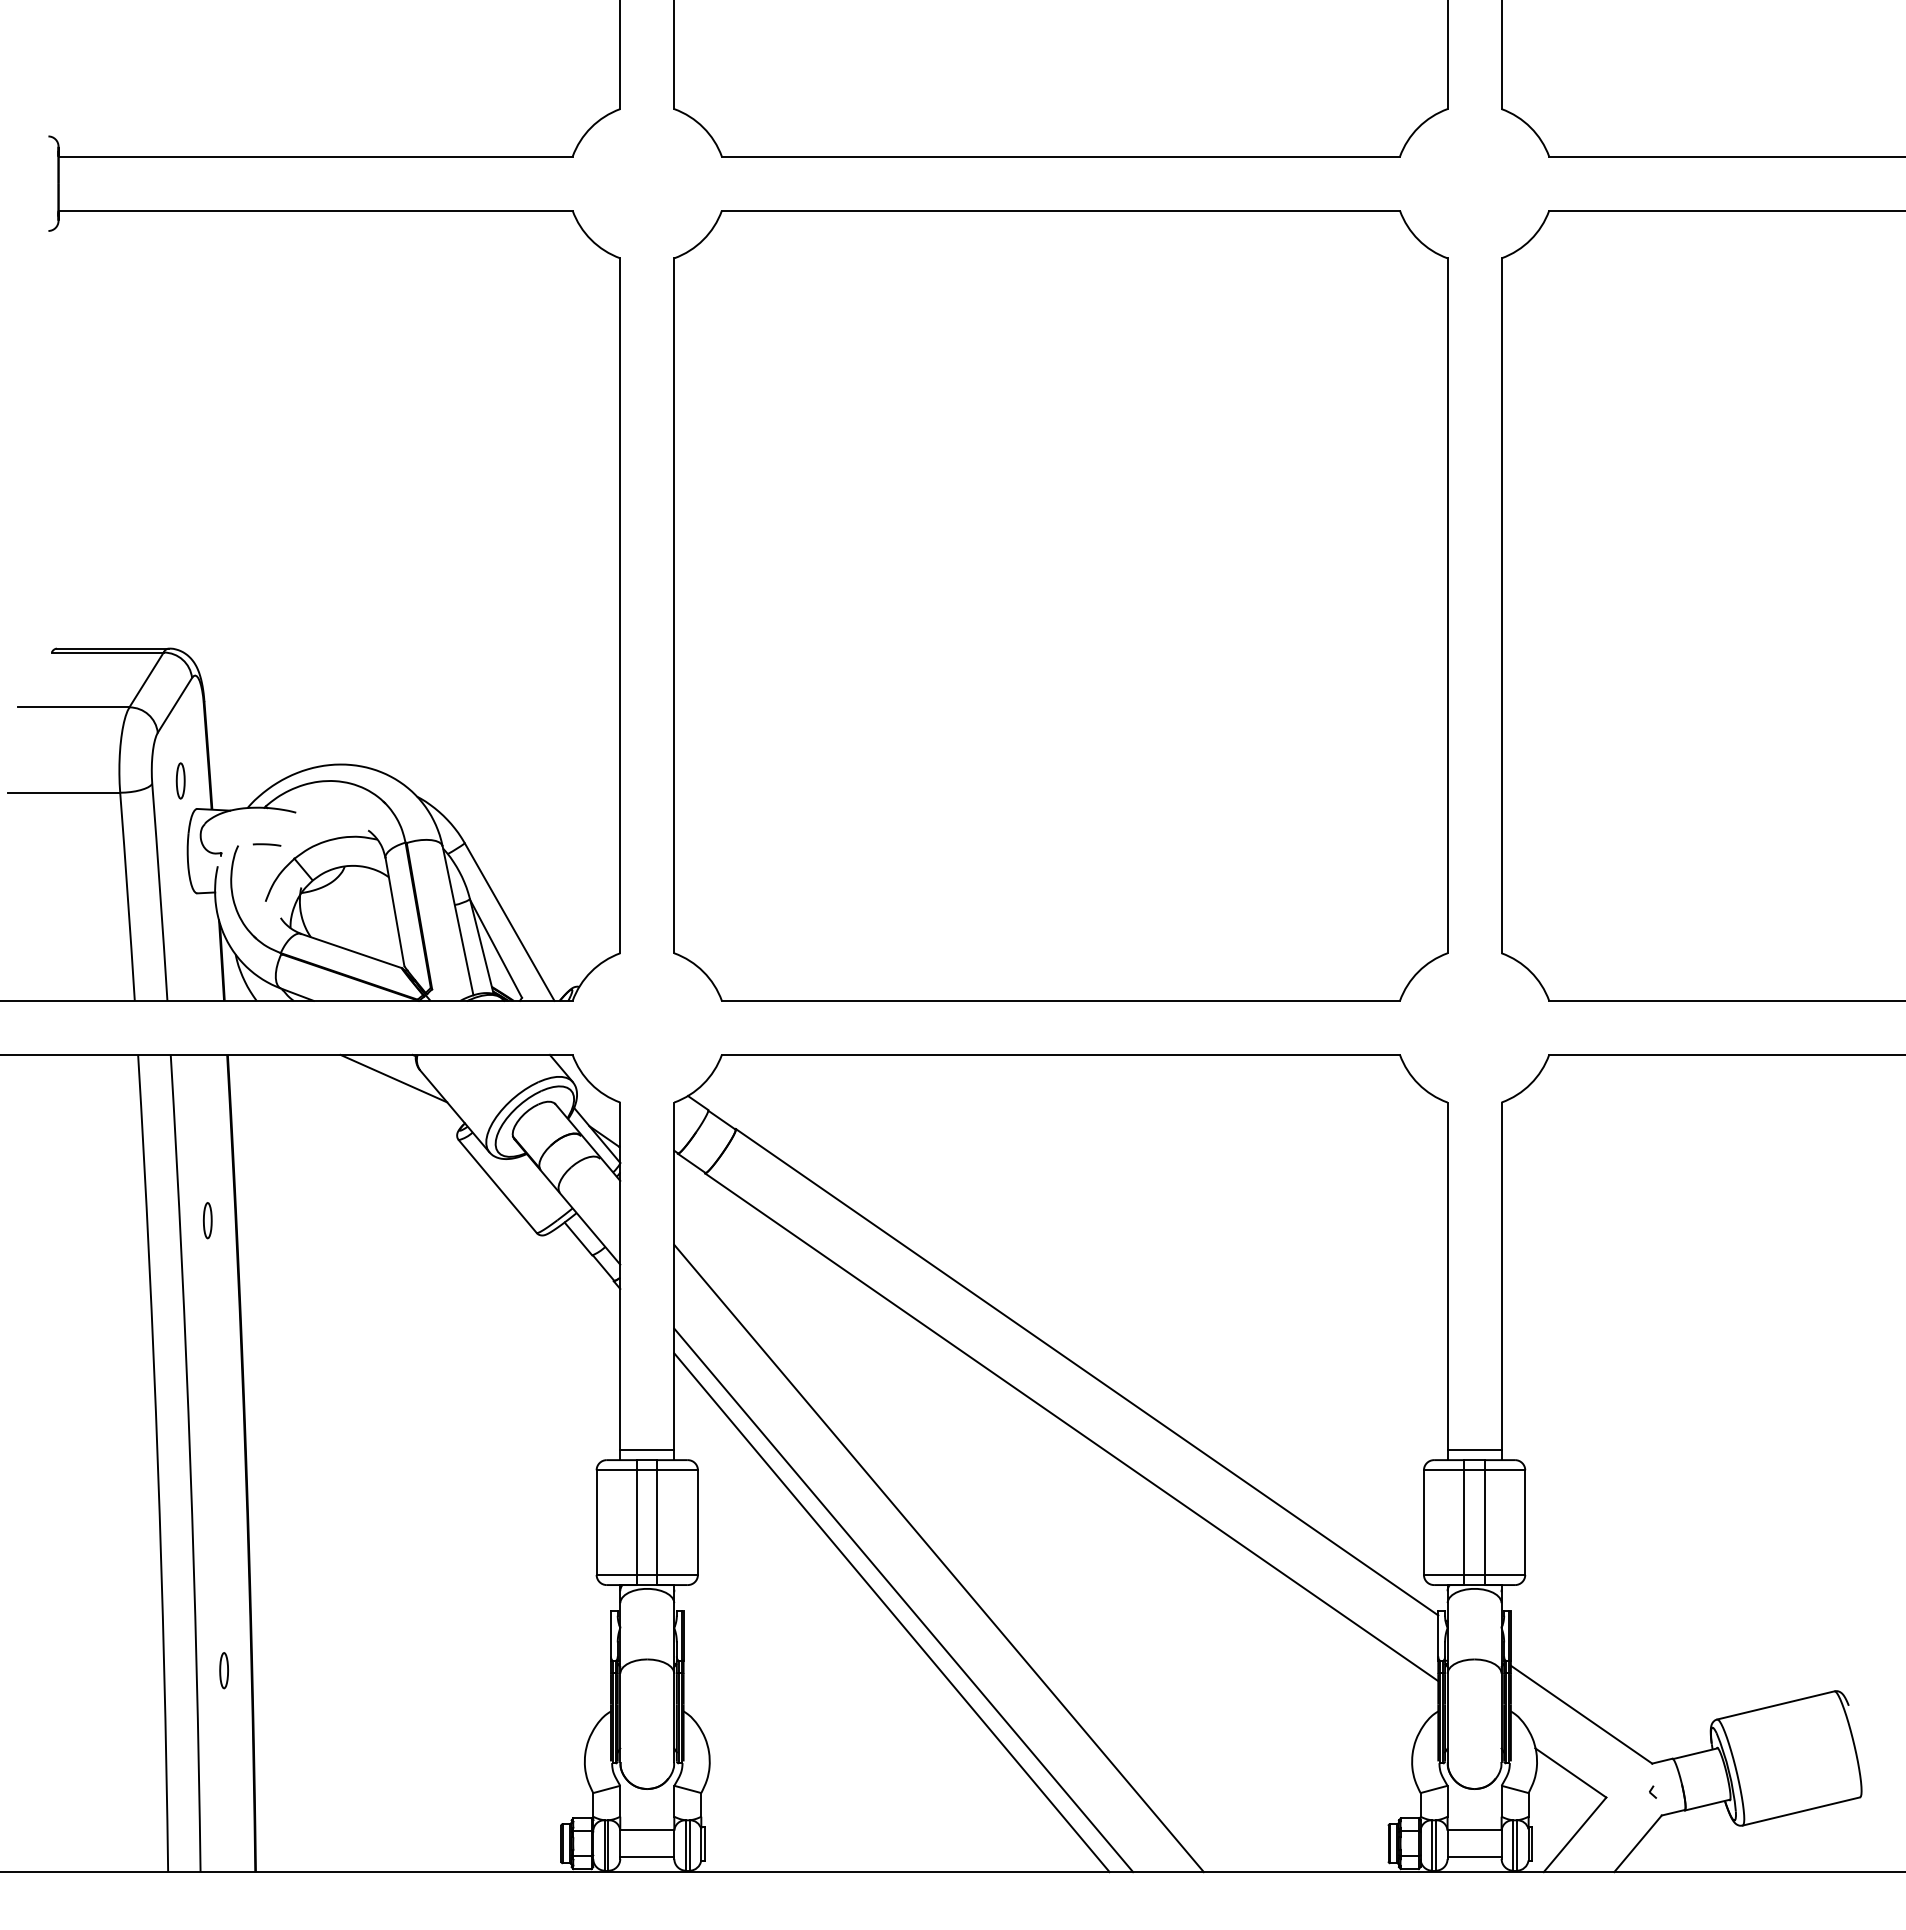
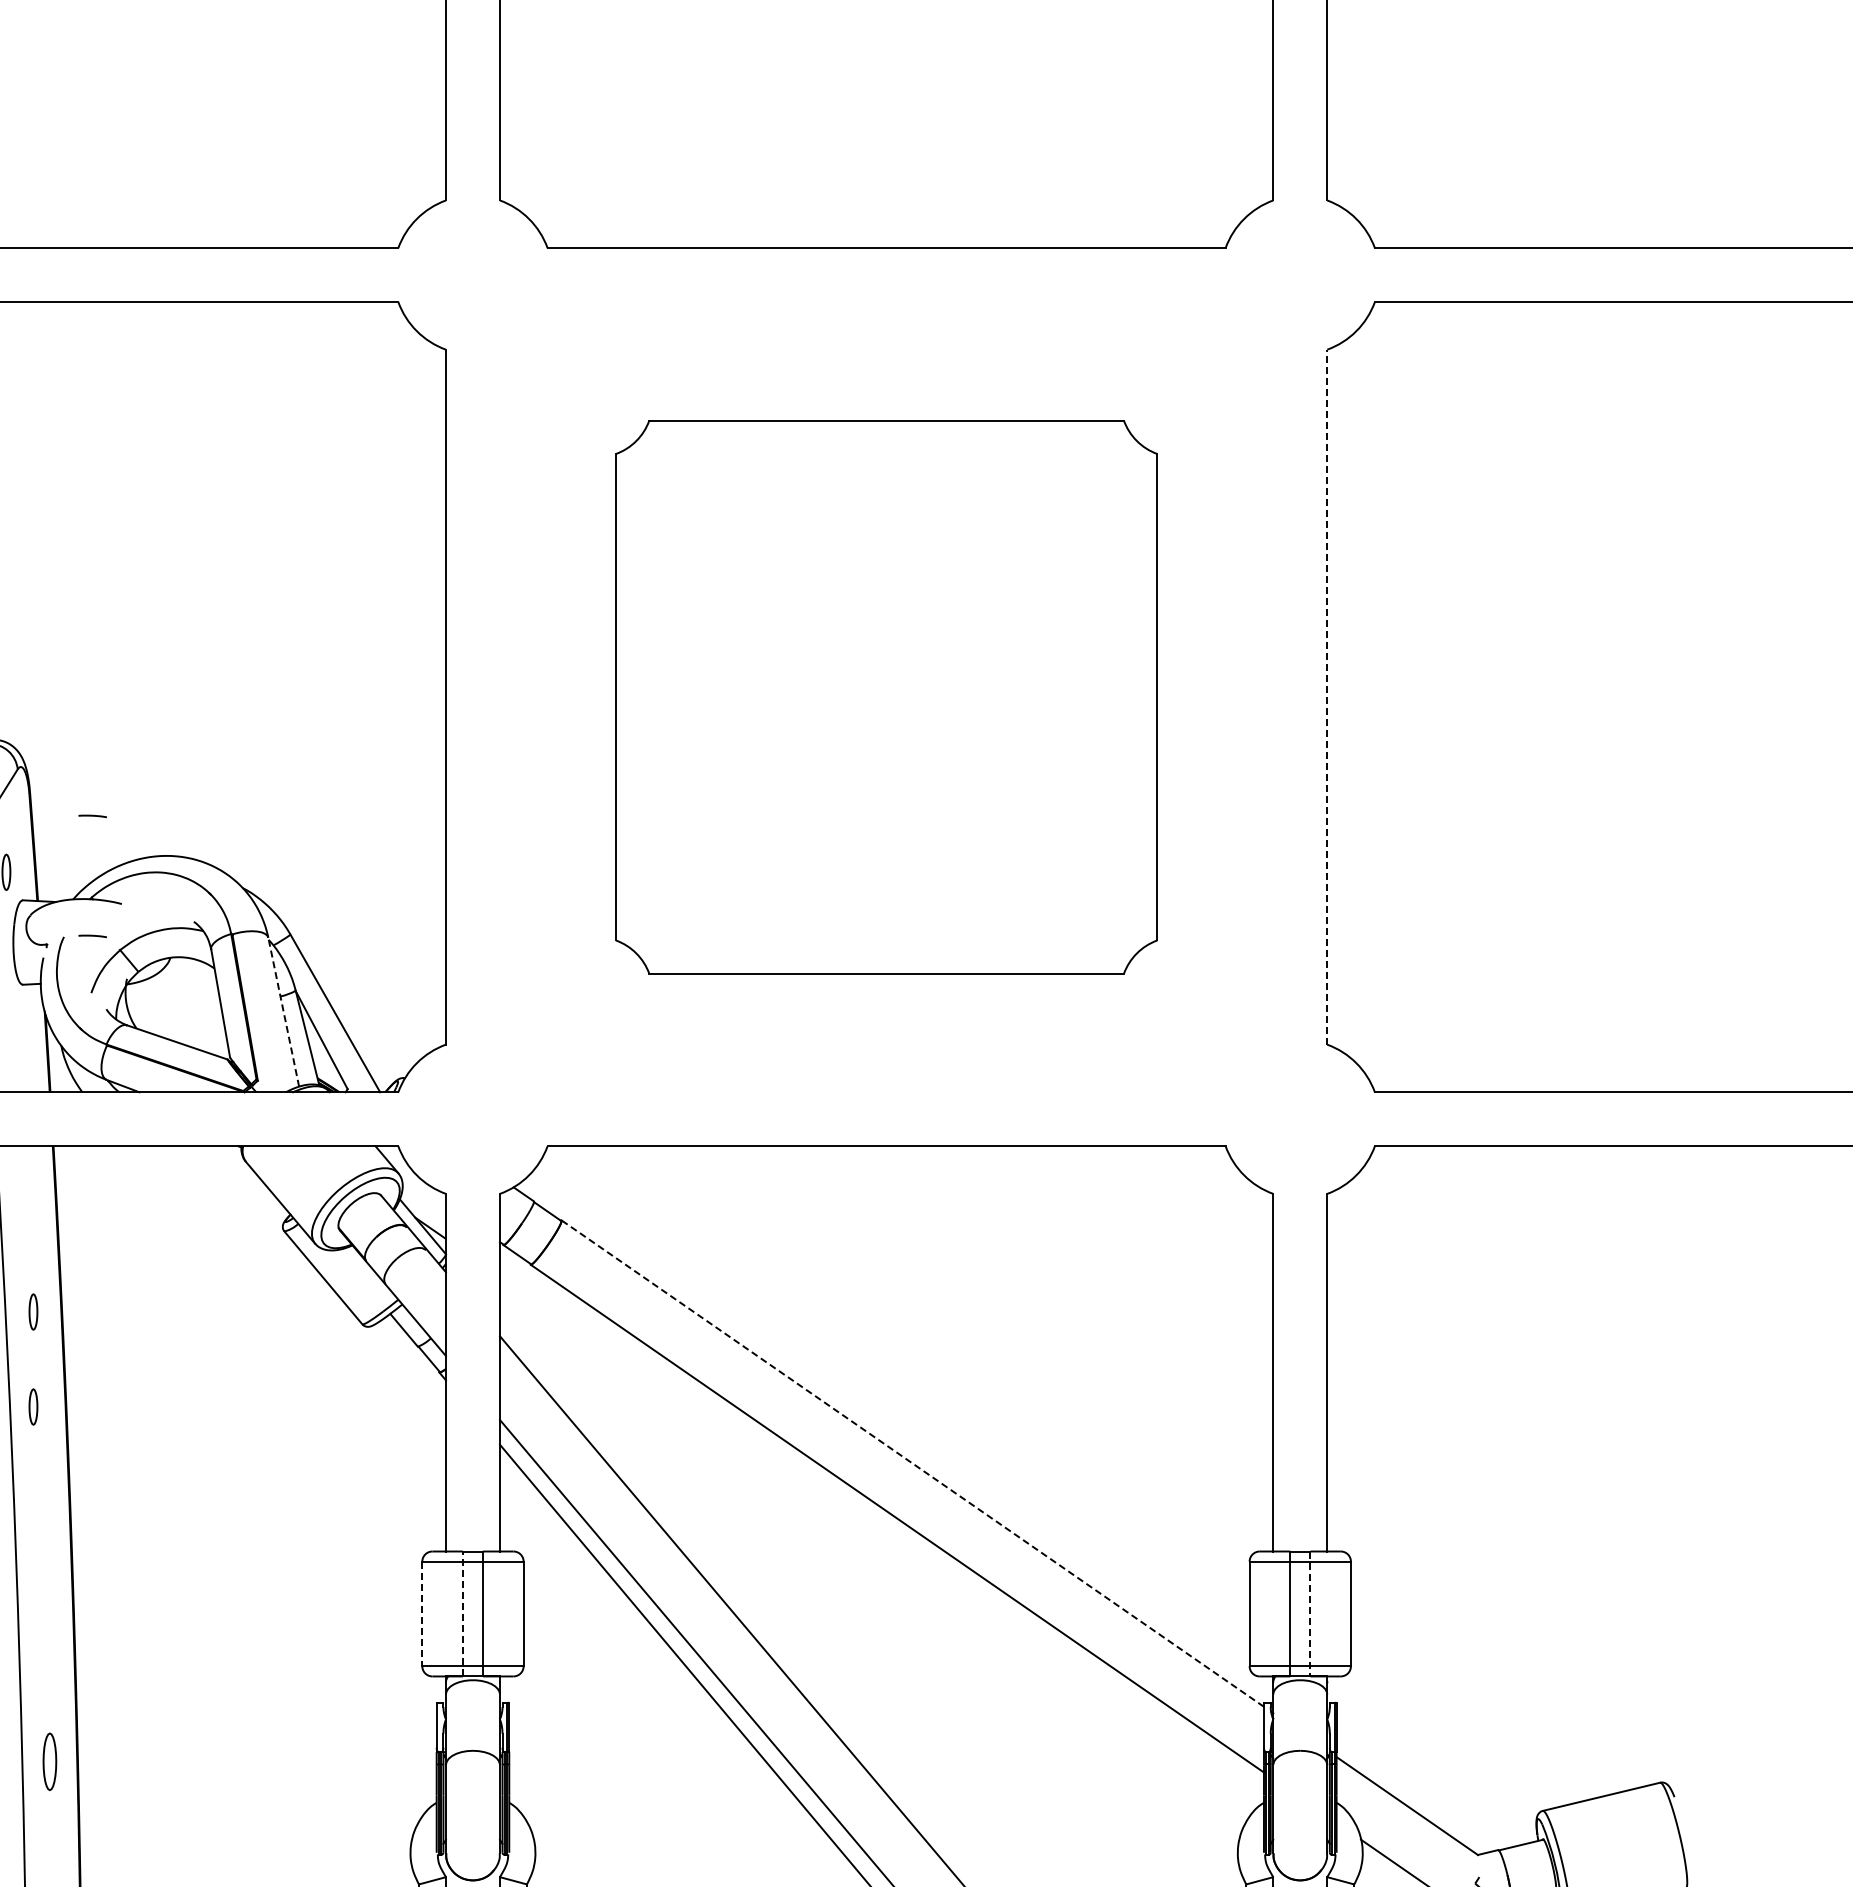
part: (1060, 605) -> (886, 696), size x0.7
line: (1501, 605) -> (1327, 696), solid -> dashed
line: (266, 724) -> (92, 815), added
line: (457, 920) -> (283, 1011), solid -> dashed
line: (393, 1078) -> (219, 1169), removed
part: (207, 1315) -> (33, 1406), added
line: (1086, 1371) -> (912, 1462), solid -> dashed
line: (647, 1450) -> (473, 1541), removed
line: (1474, 1450) -> (1300, 1541), removed
line: (637, 1522) -> (463, 1613), solid -> dashed
line: (596, 1523) -> (422, 1614), solid -> dashed
line: (1484, 1523) -> (1310, 1614), solid -> dashed
part: (223, 1670) -> (49, 1761), size x1.6

